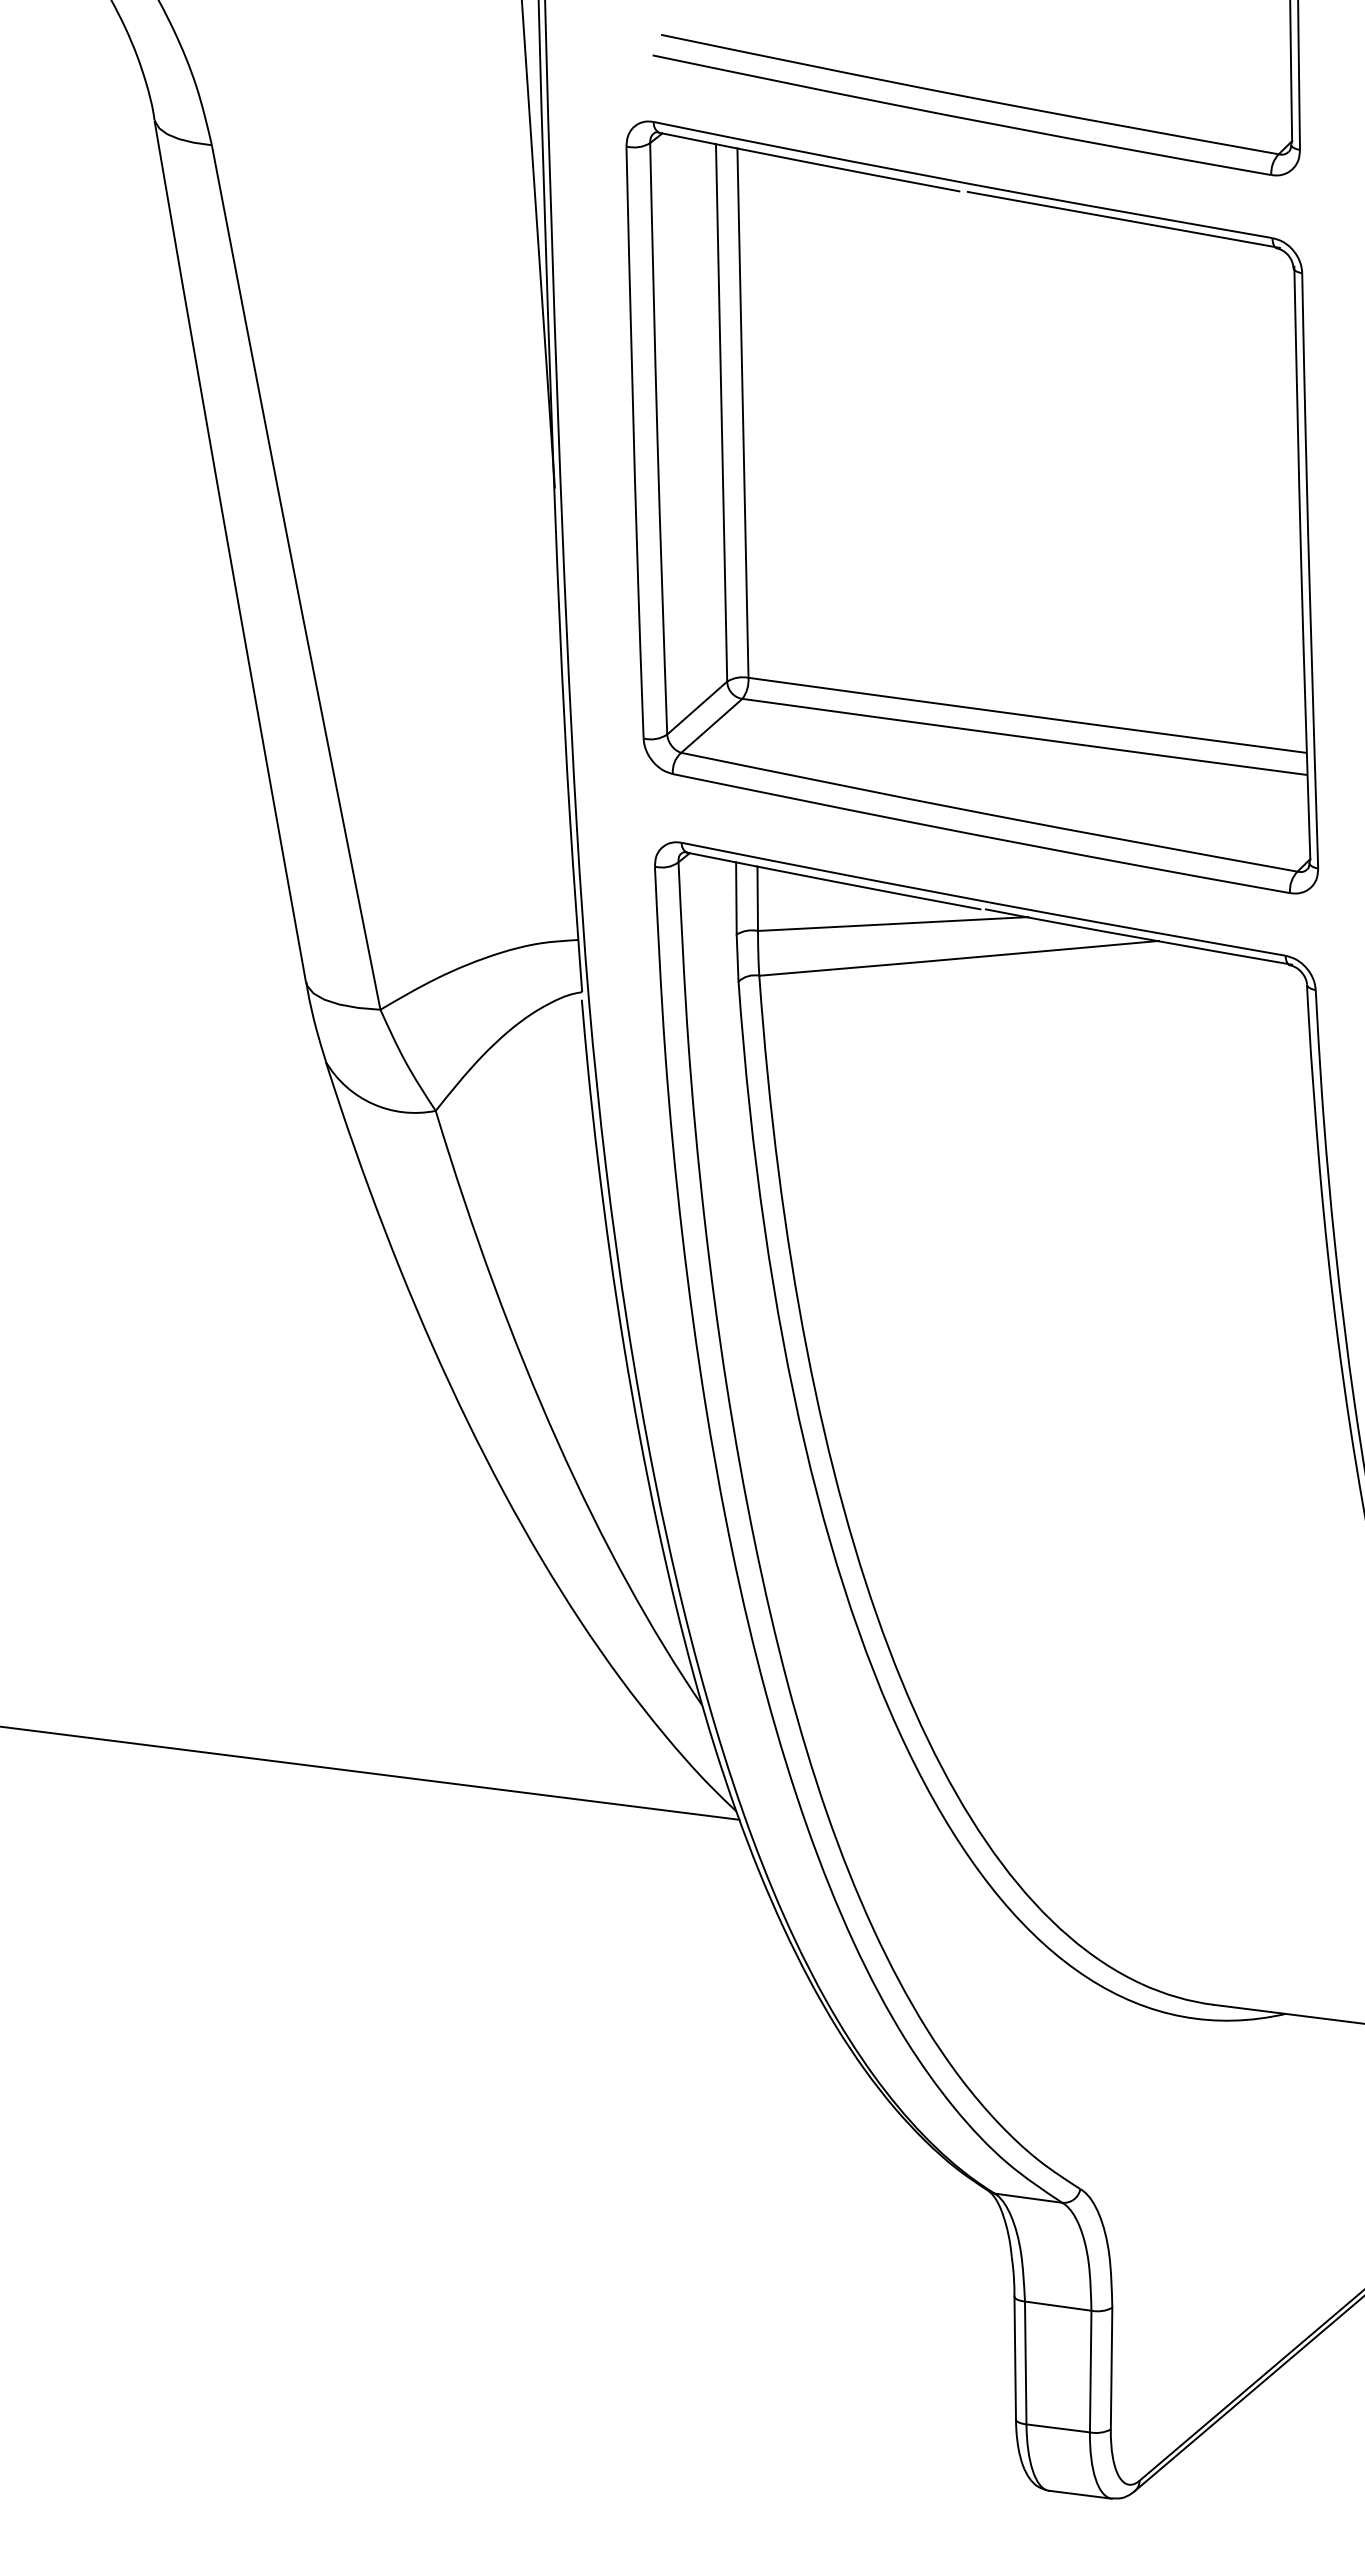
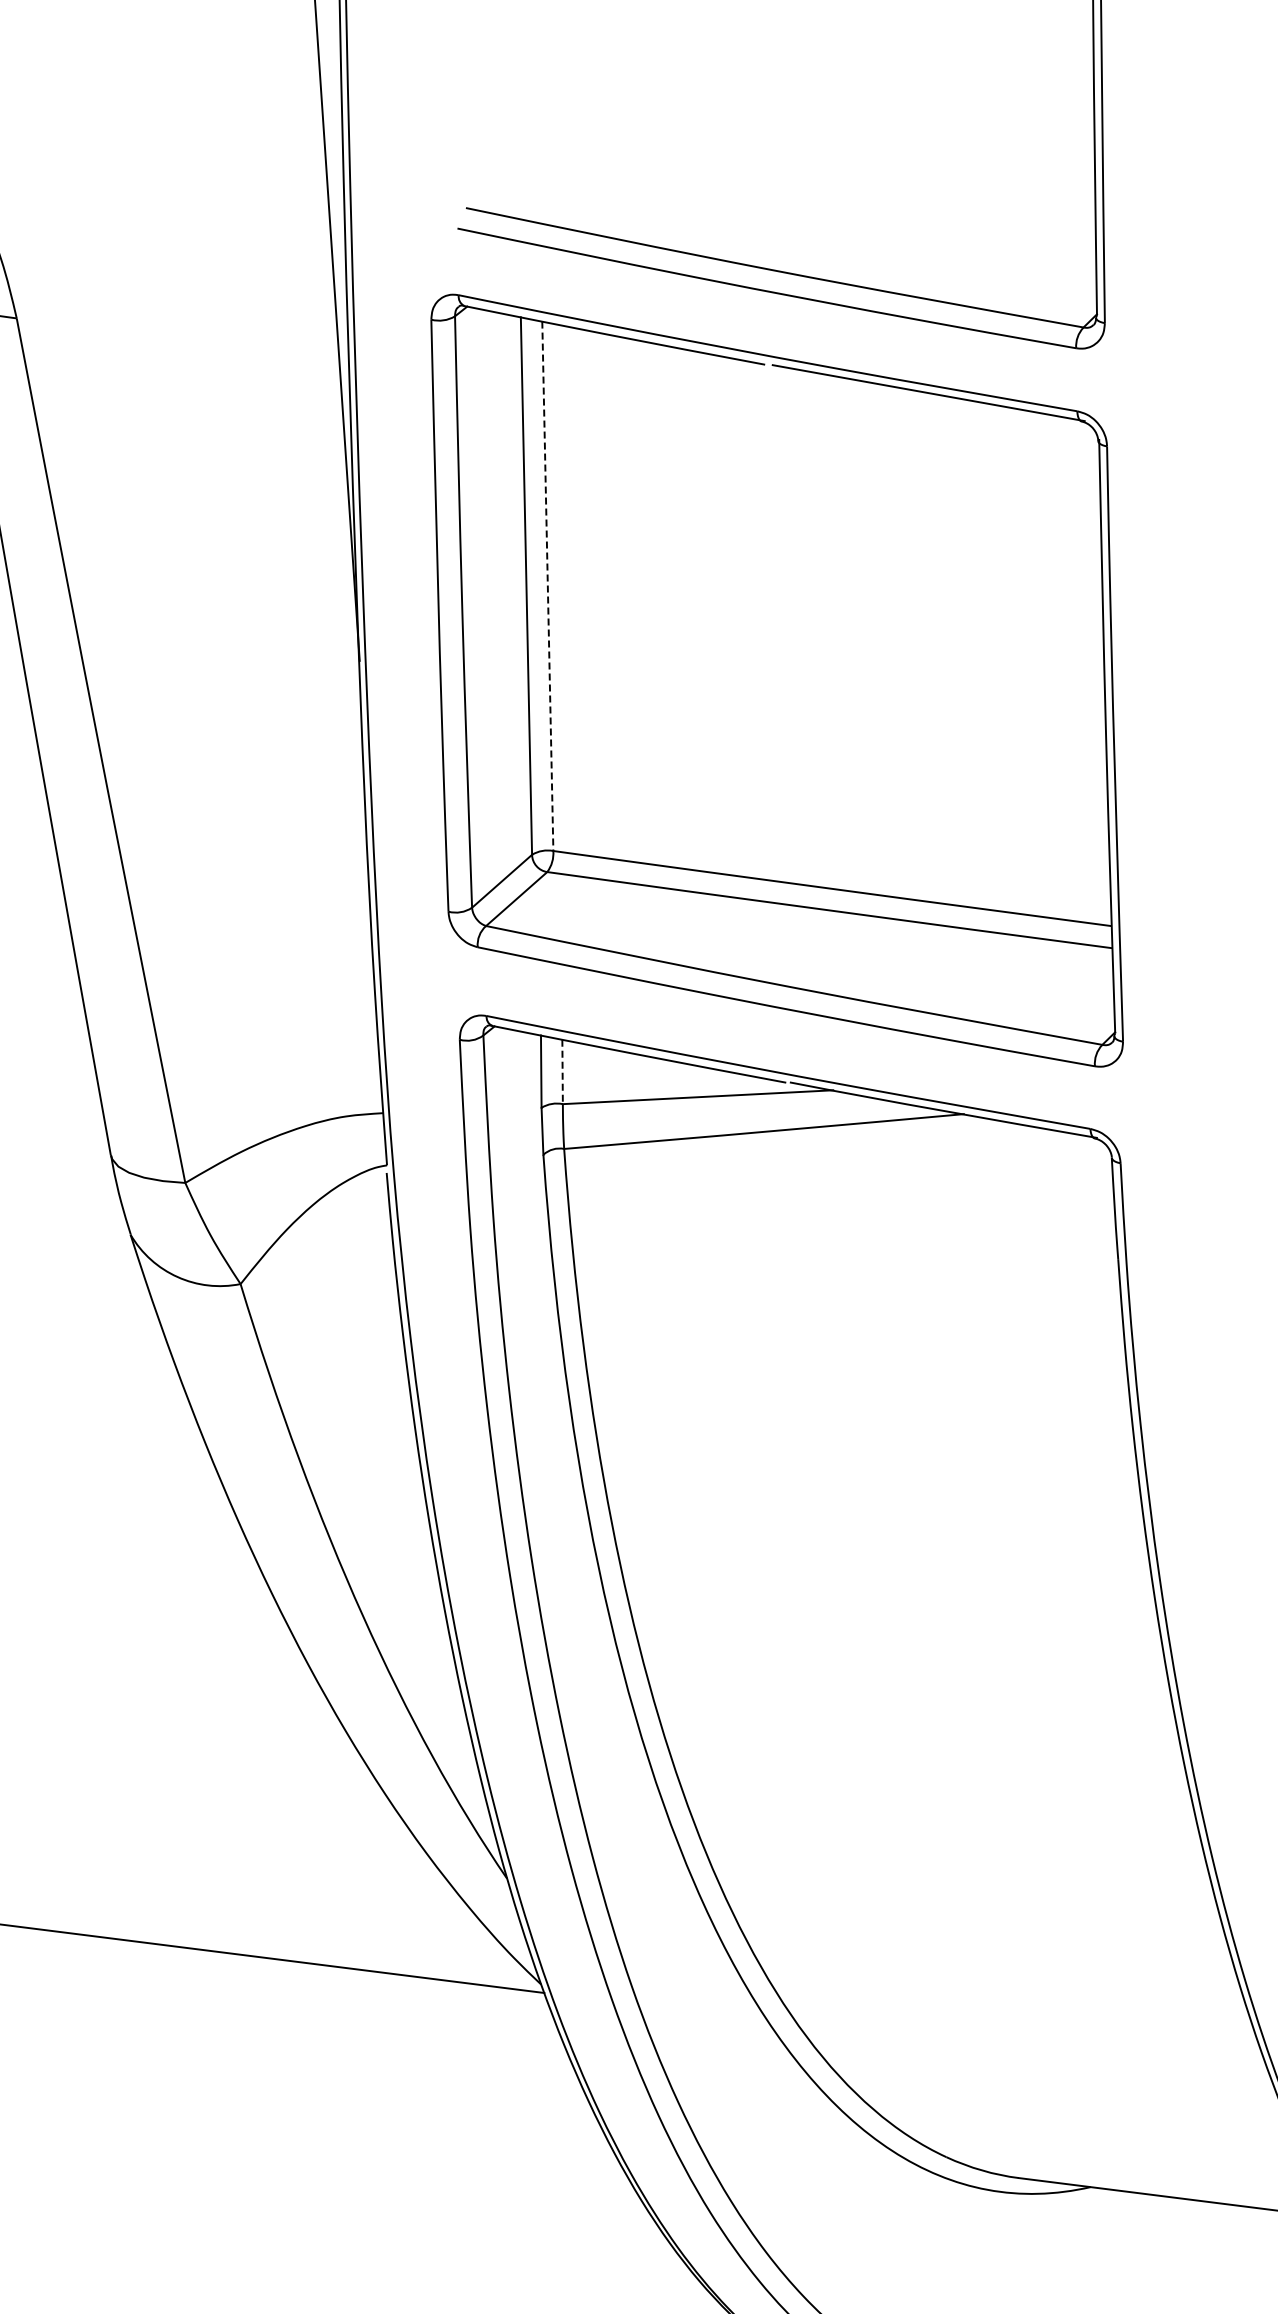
line: (742, 413) -> (547, 586), solid -> dashed
line: (757, 899) -> (562, 1072), solid -> dashed

